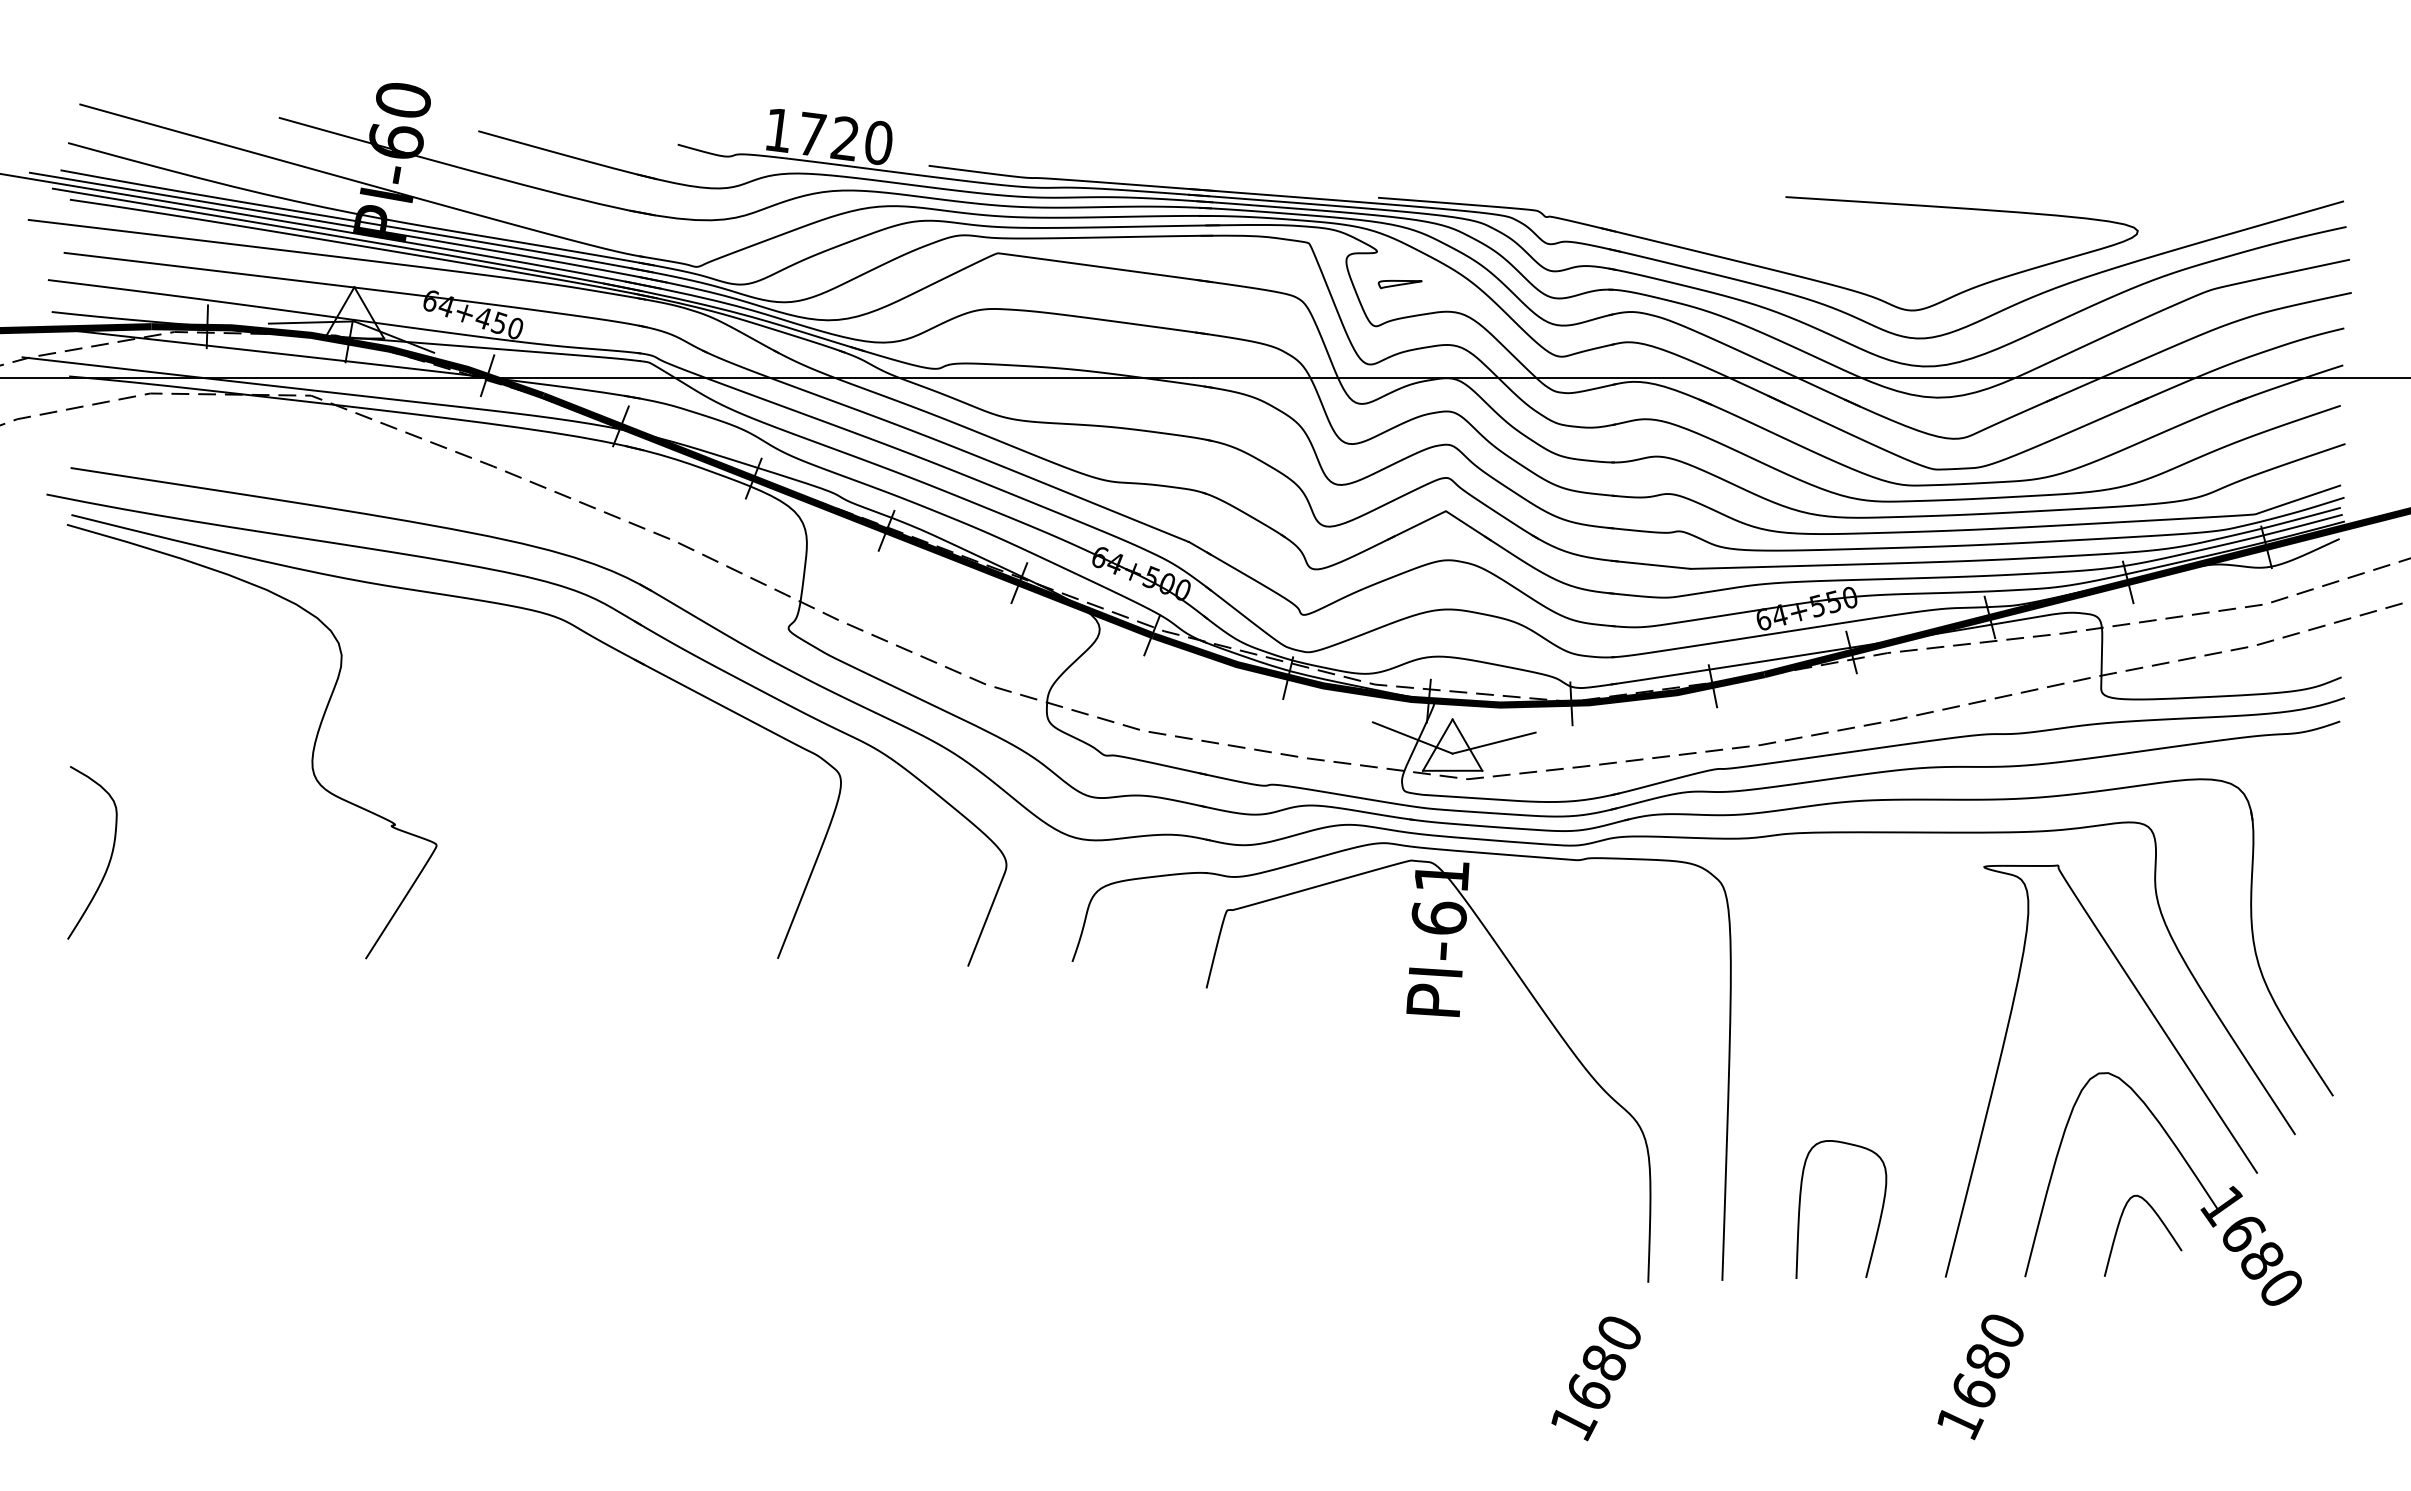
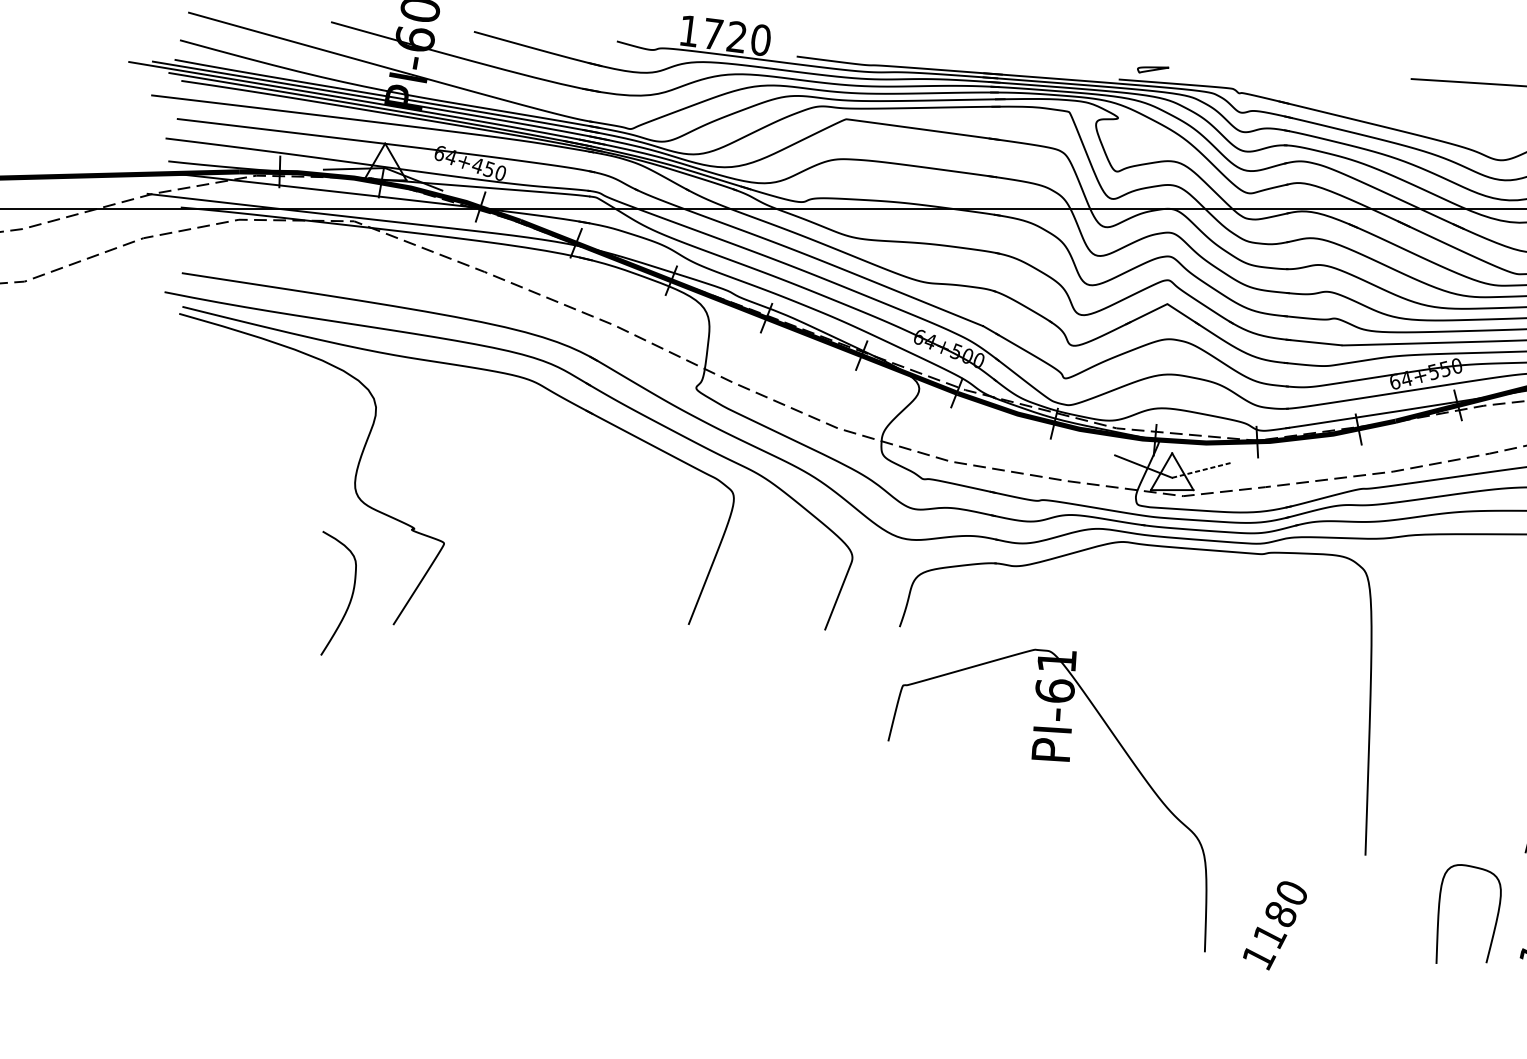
part: (1399, 284) -> (1152, 69), moved
line: (1494, 743) -> (1202, 470), solid -> dashed
curve: (109, 858) -> (350, 597), moved
part: (1428, 1015) -> (1047, 760), moved
curve: (1879, 1217) -> (1495, 919), moved
text: (1589, 1392) -> (1270, 935), 1680 -> 1180

